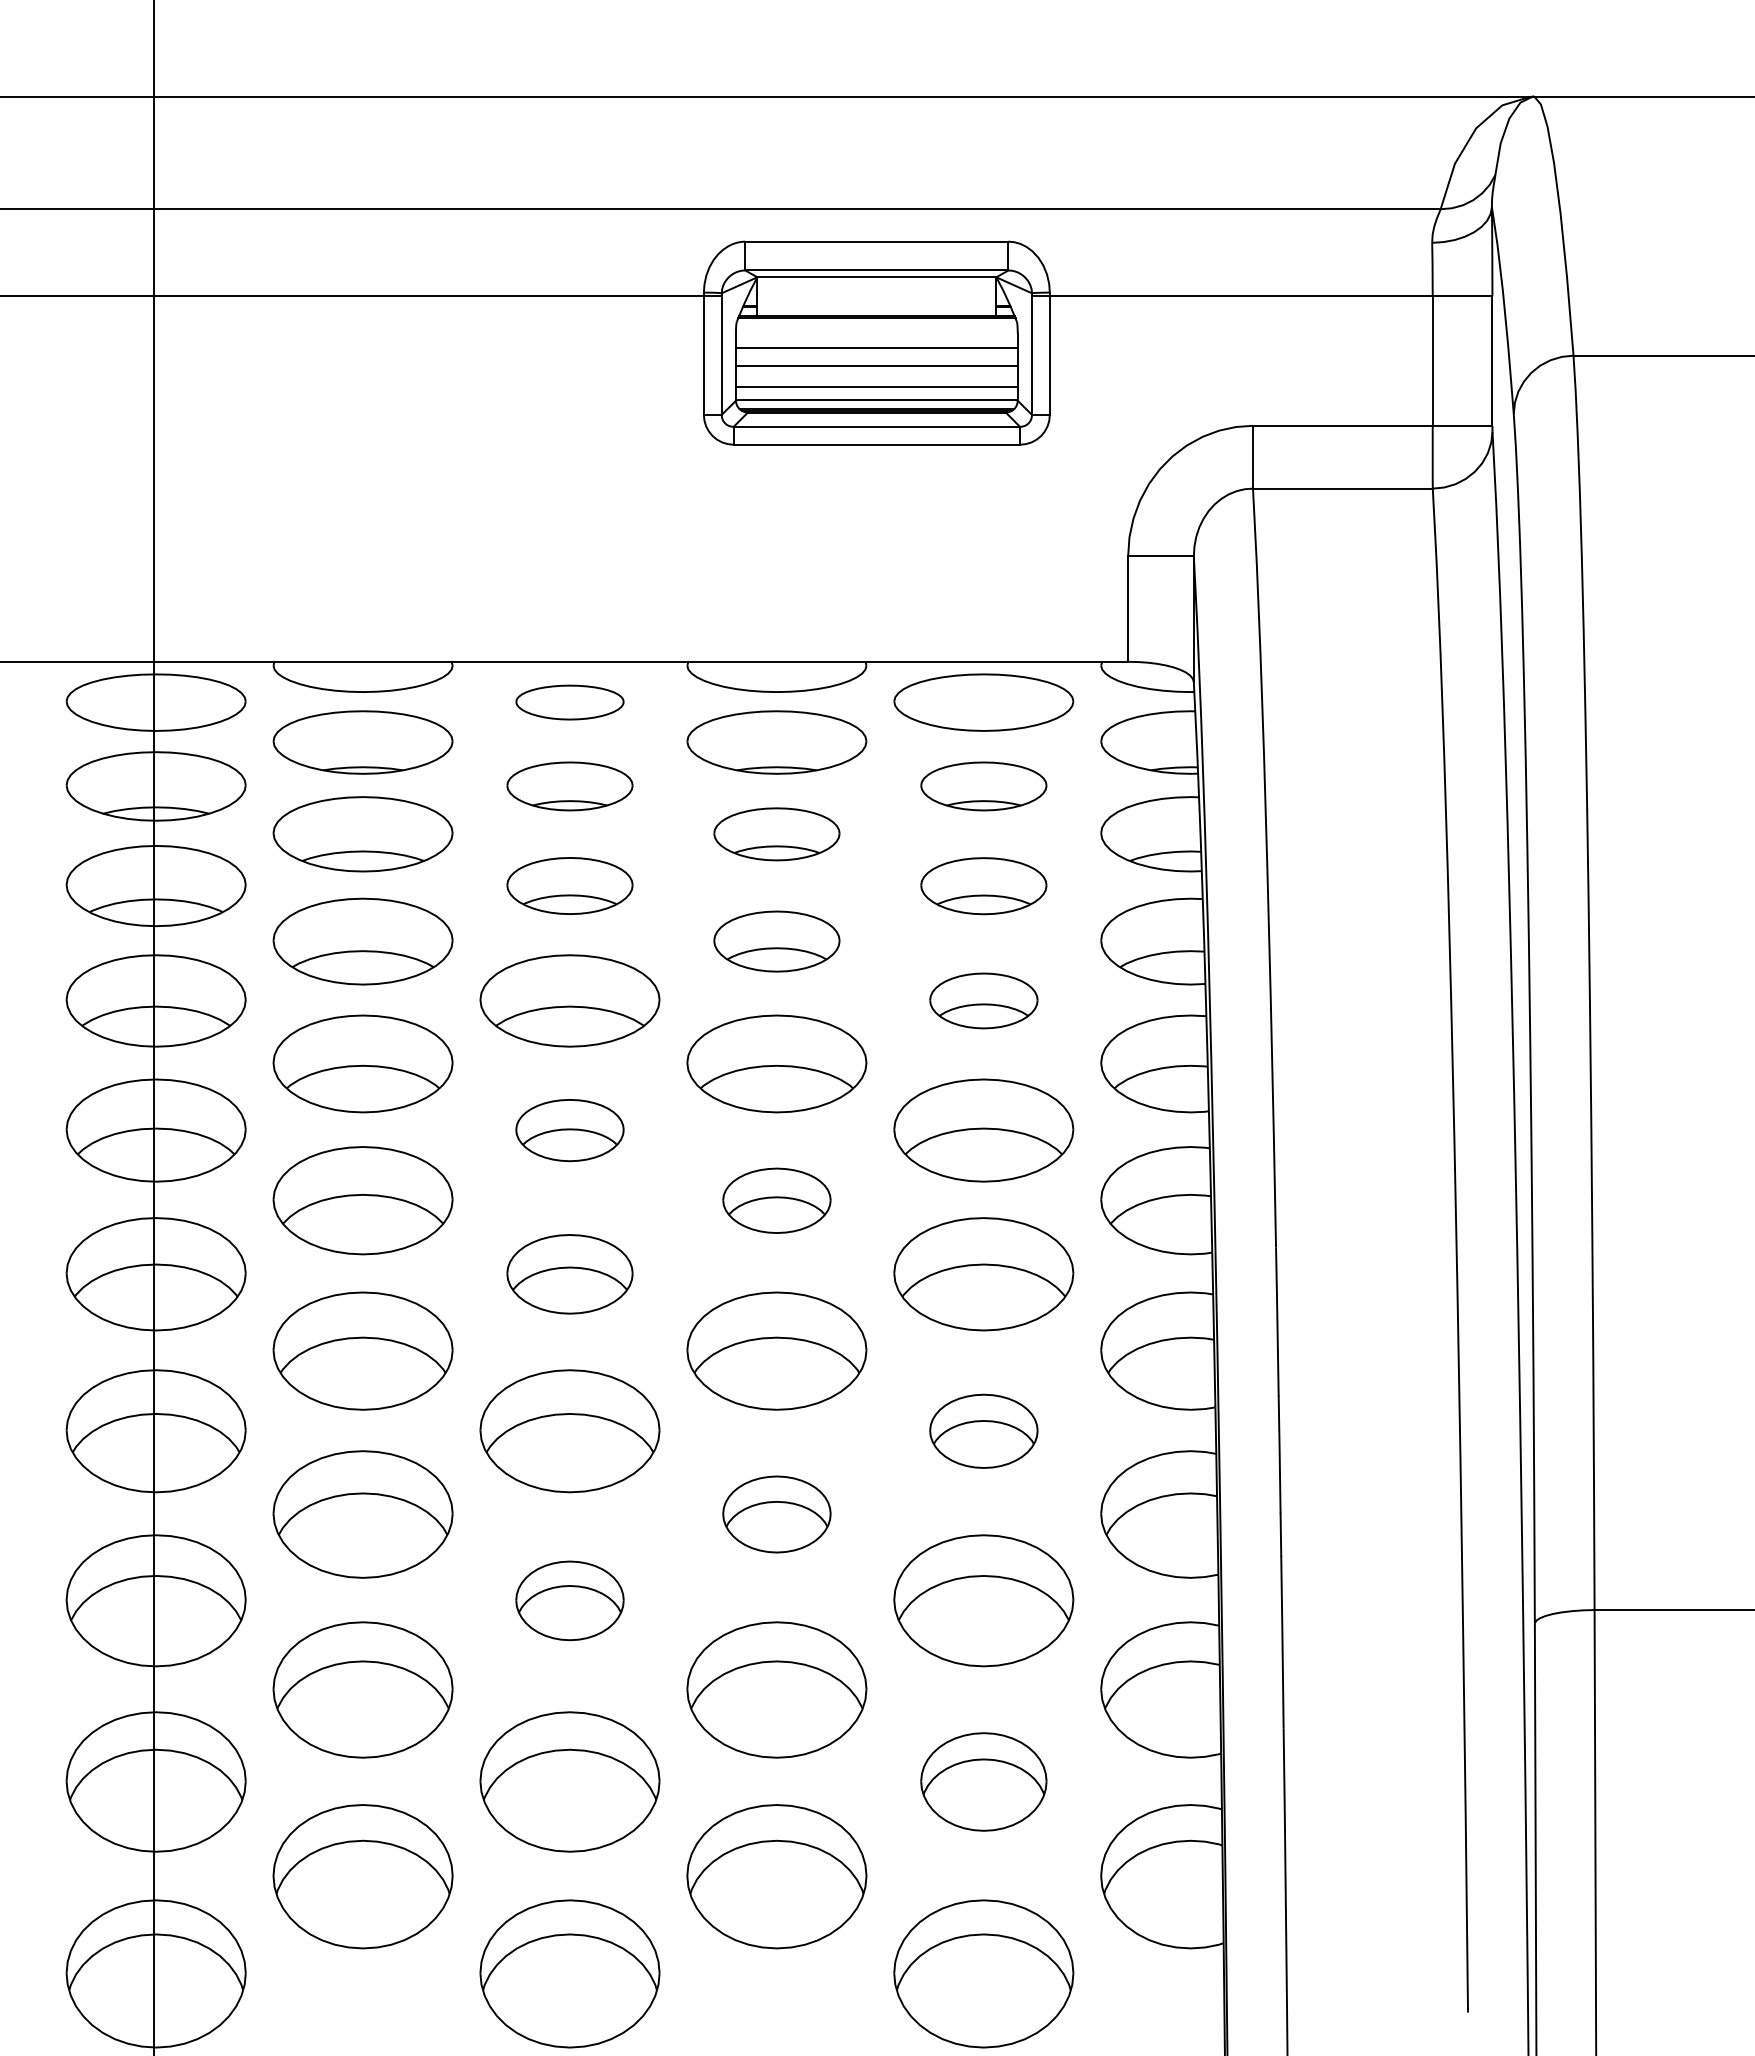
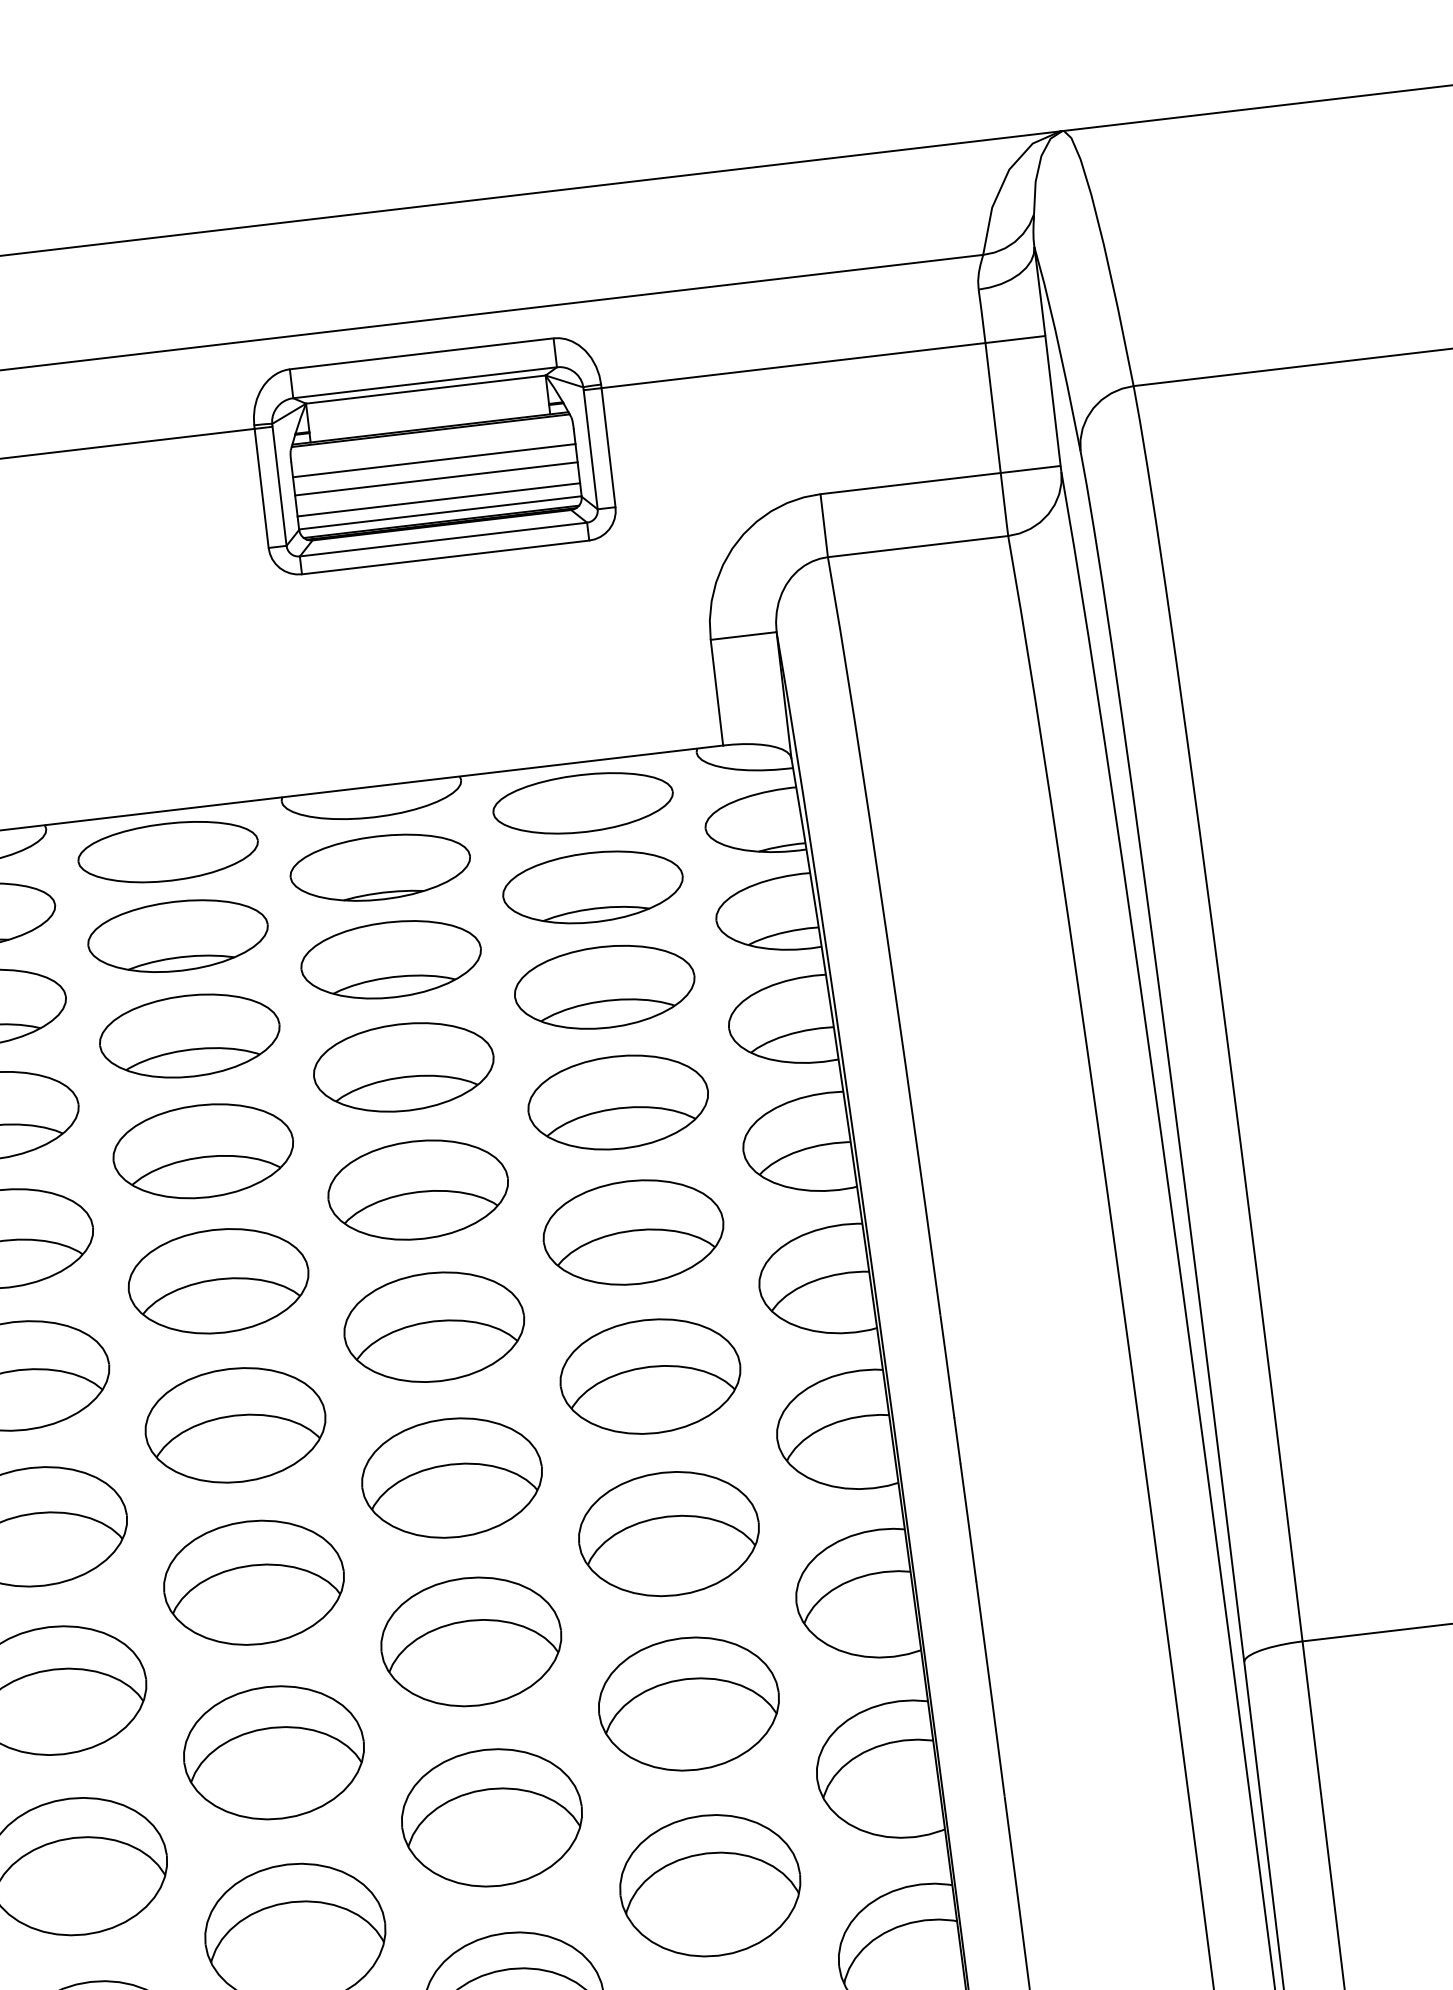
part: (569, 702) -> (167, 852), size x1.67
part: (569, 786) -> (177, 936), size x1.43
part: (983, 786) -> (592, 887), size x1.43
part: (776, 834) -> (390, 960), size x1.43
part: (569, 885) -> (189, 1035), size x1.43
part: (983, 886) -> (604, 987), size x1.43
part: (776, 941) -> (403, 1067), size x1.43
part: (983, 1000) -> (618, 1102), size x1.67
part: (569, 1130) -> (218, 1281), size x1.67
part: (776, 1200) -> (434, 1327), size x1.67
part: (569, 1274) -> (235, 1425), size x1.43
part: (983, 1431) -> (668, 1534), size x1.67
part: (776, 1514) -> (470, 1641), size x1.67
part: (569, 1600) -> (273, 1752), size x1.67
part: (983, 1781) -> (710, 1885), size x1.43

